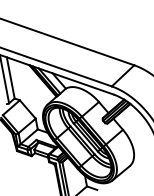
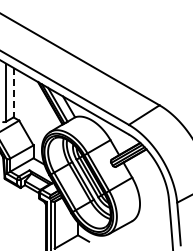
line: (10, 77) -> (13, 92), solid -> dashed

